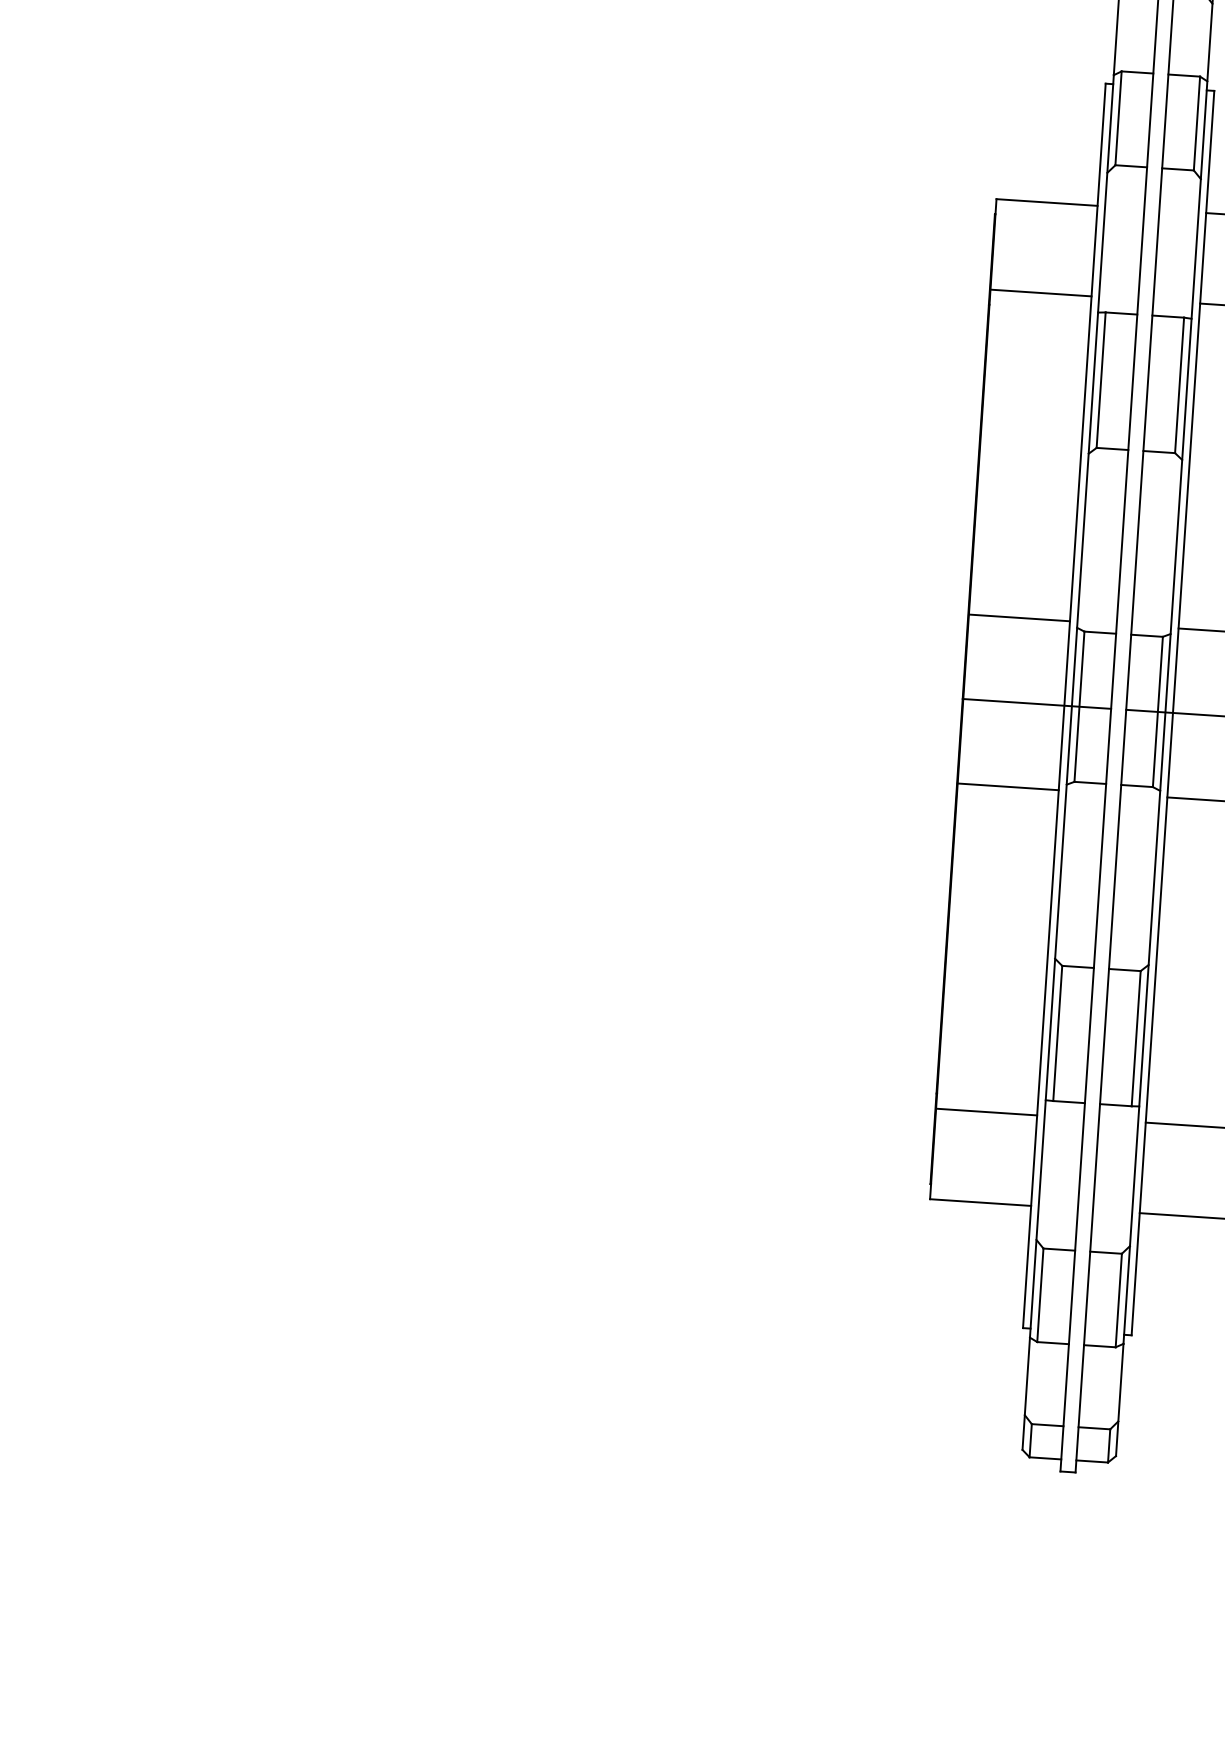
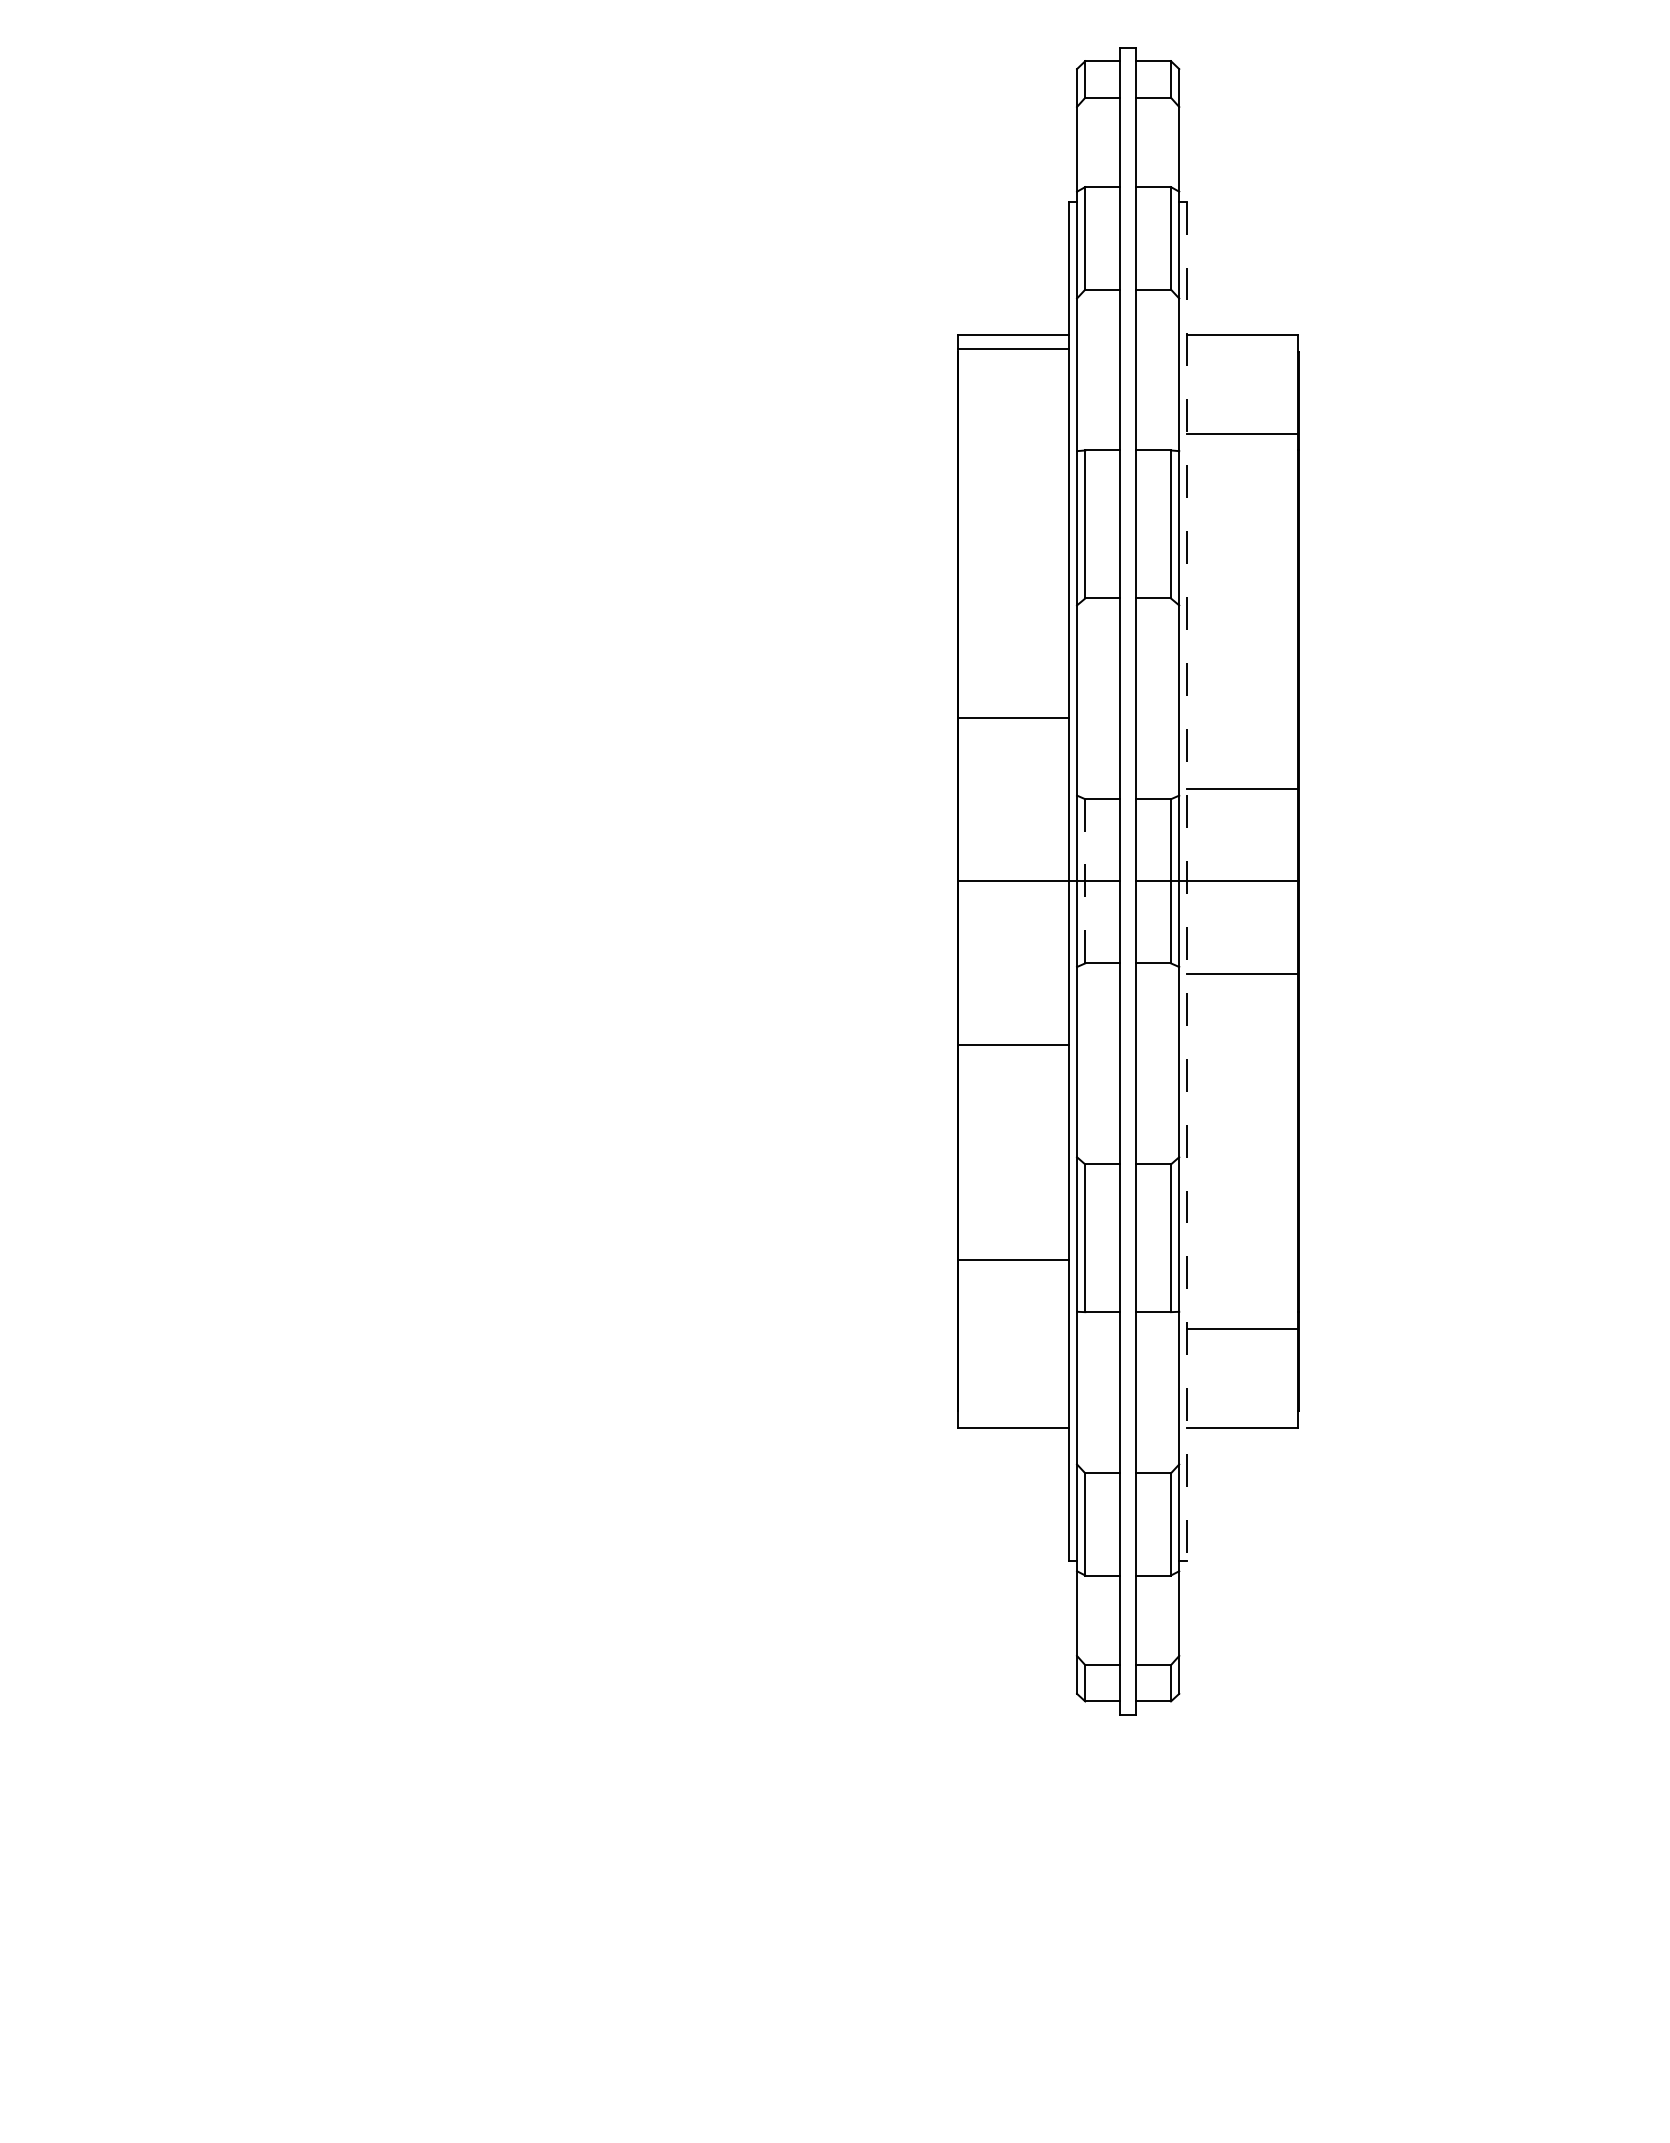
line: (1040, 293) -> (1013, 349), moved
line: (1019, 618) -> (1013, 718), moved
line: (1079, 706) -> (1085, 880), solid -> dashed
line: (1172, 713) -> (1187, 881), solid -> dashed
line: (1008, 786) -> (1013, 1044), moved
line: (986, 1111) -> (1013, 1259), moved

